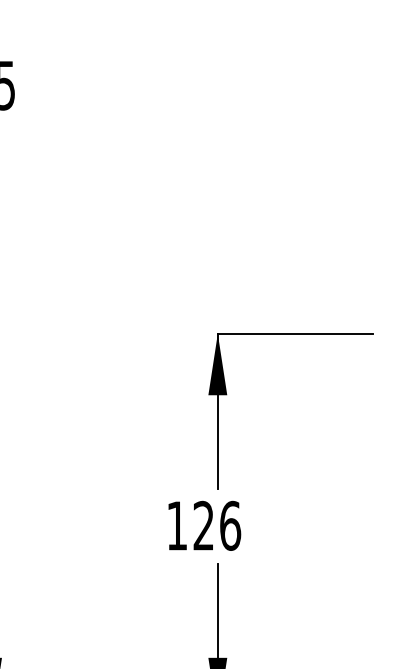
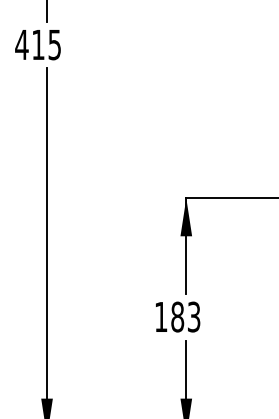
text: (216, 524) -> (185, 316), 126 -> 183

